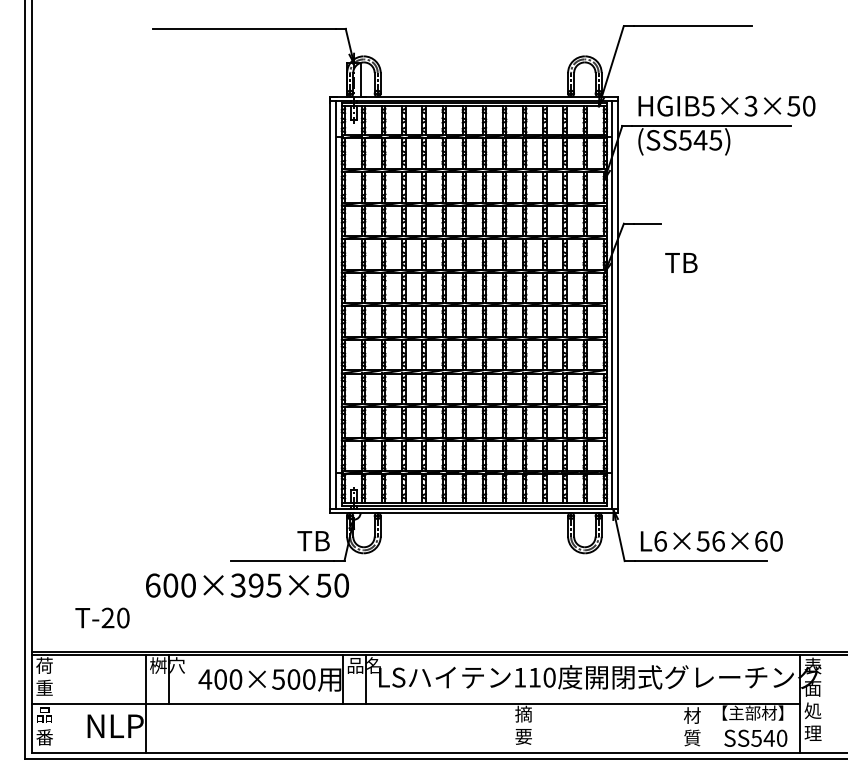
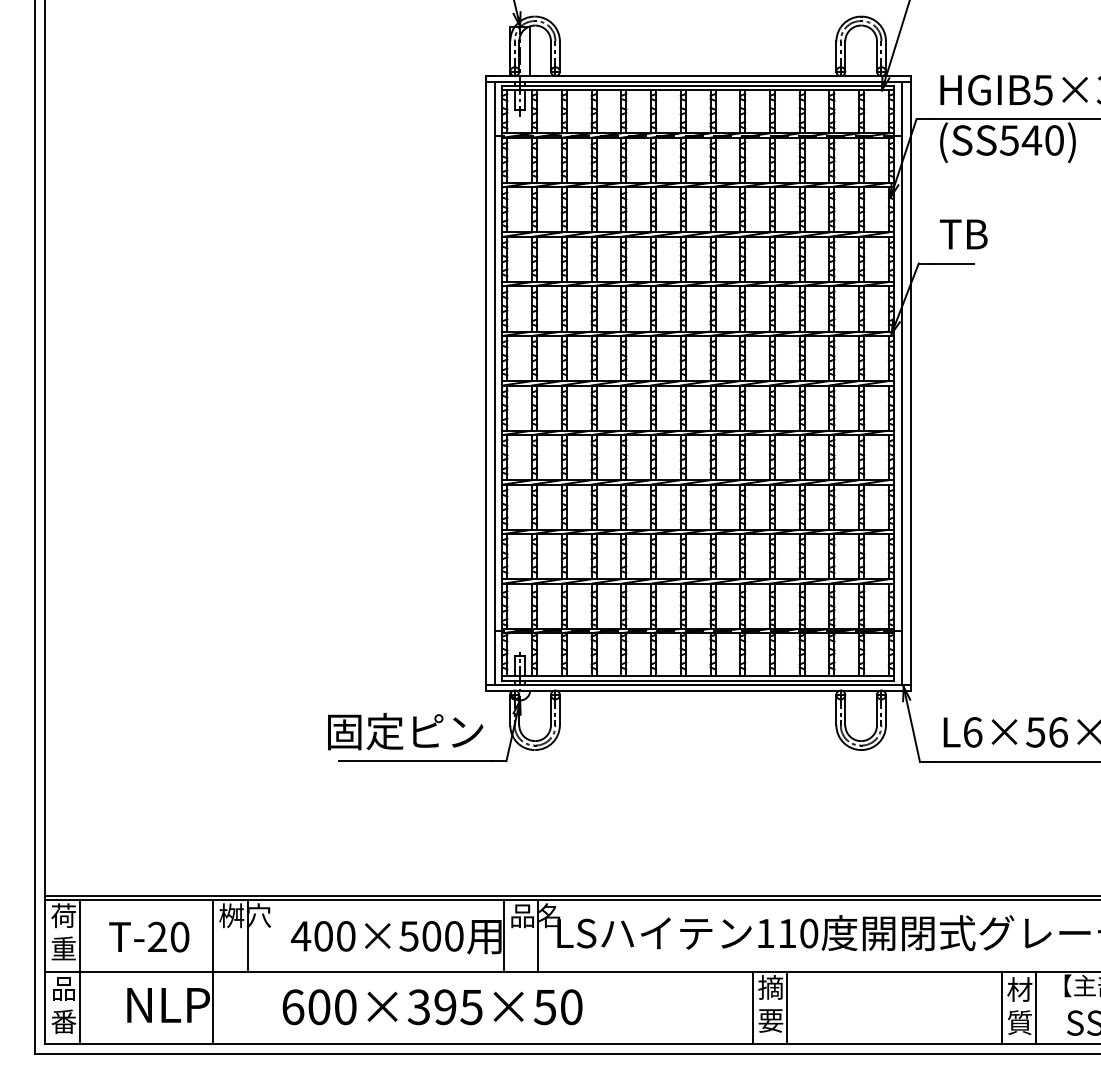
text: (715, 140) -> (1053, 140), (SS545) -> (SS540)
text: (681, 262) -> (963, 233), moved
text: (276, 540) -> (406, 731), TB -> 固定ピン
text: (247, 585) -> (432, 1007), moved
text: (102, 617) -> (149, 936), moved
line: (55, 703) -> (79, 971), added
line: (511, 727) -> (752, 1007), added
line: (534, 727) -> (786, 1007), added
line: (680, 727) -> (1002, 1007), added
line: (703, 727) -> (1036, 1007), added

